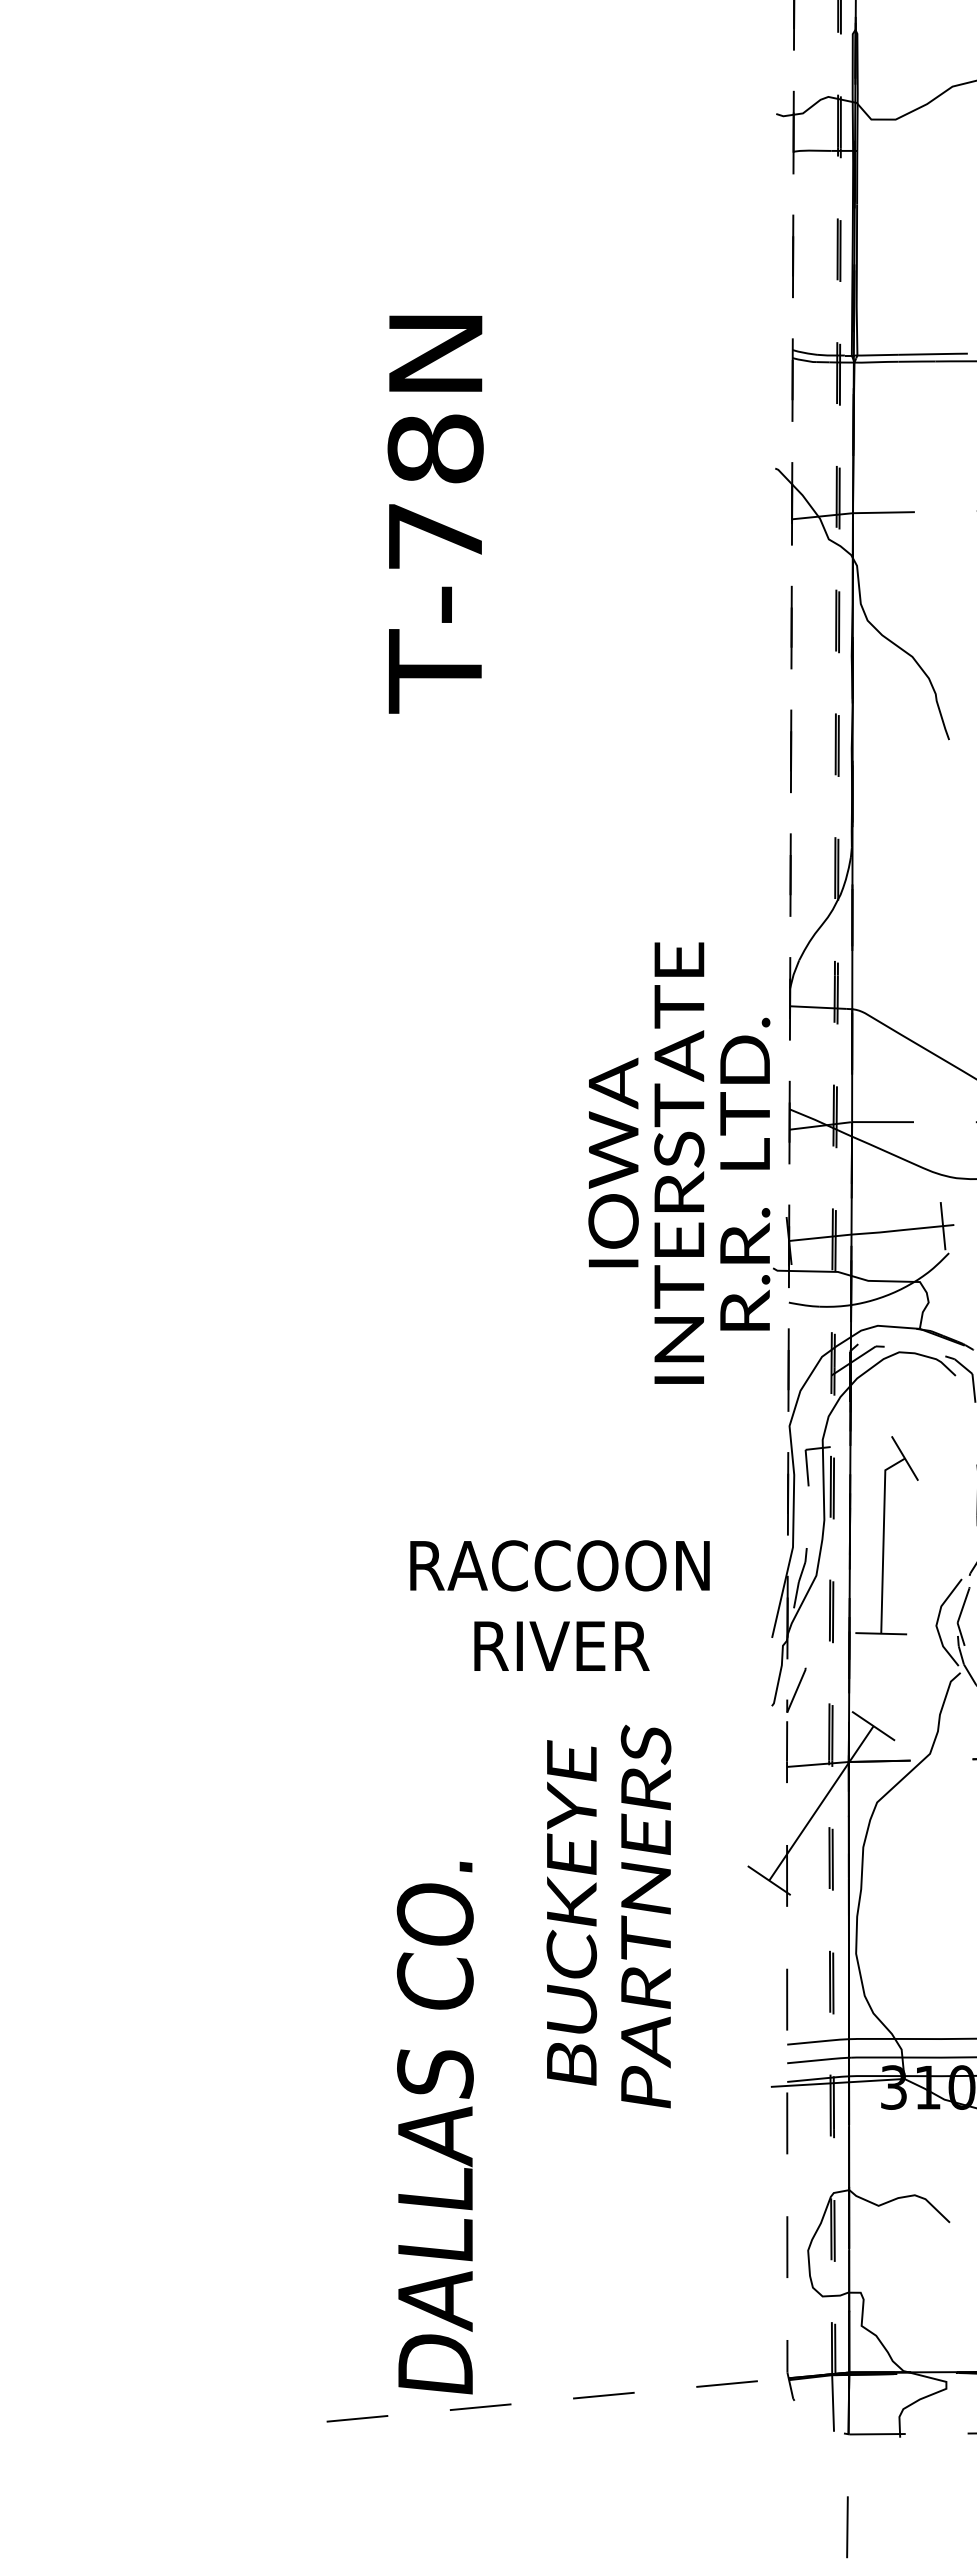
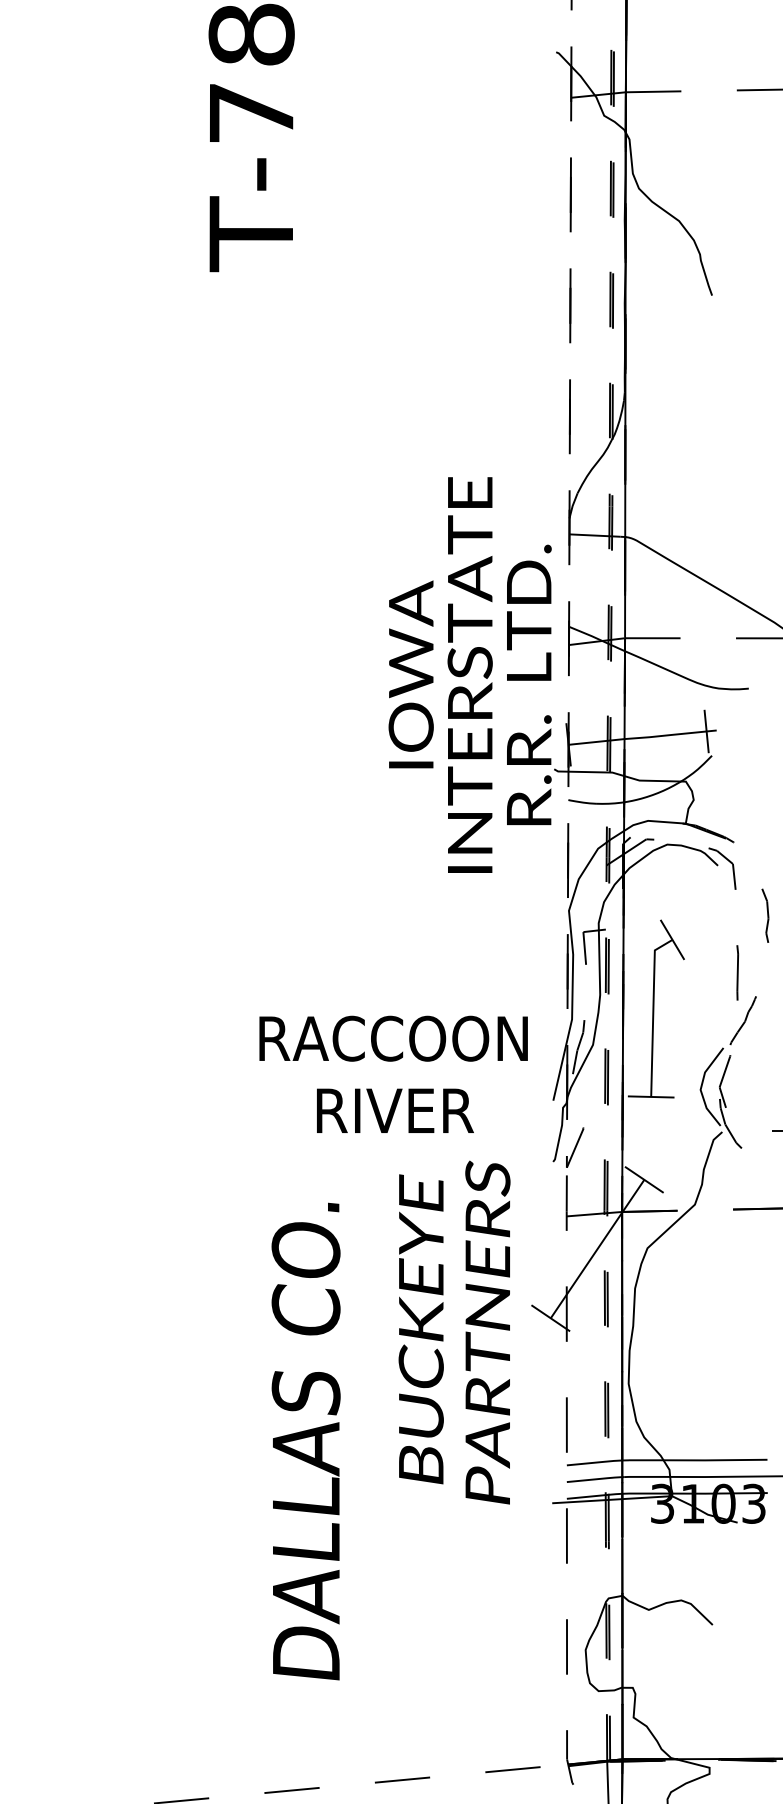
text: (559, 1605) -> (393, 1074), moved
text: (608, 1916) -> (454, 1332), moved
text: (434, 2127) -> (305, 1441), moved

